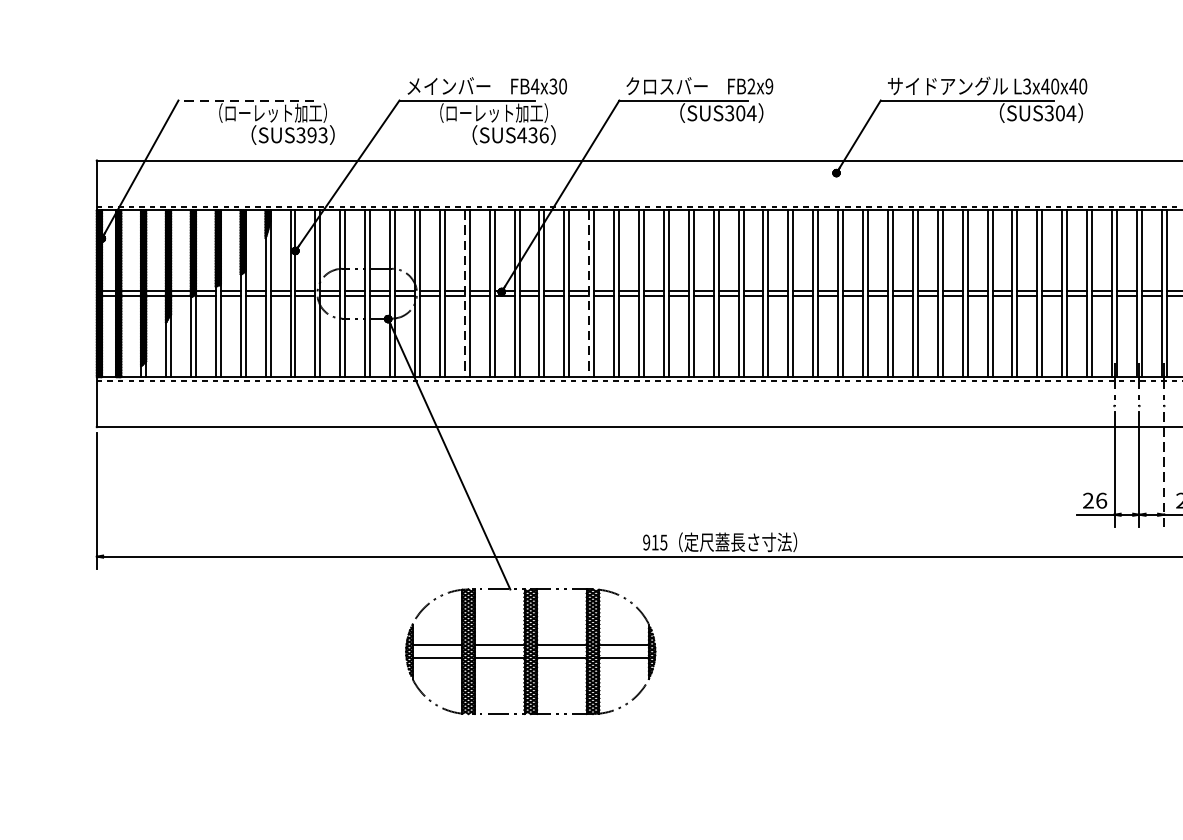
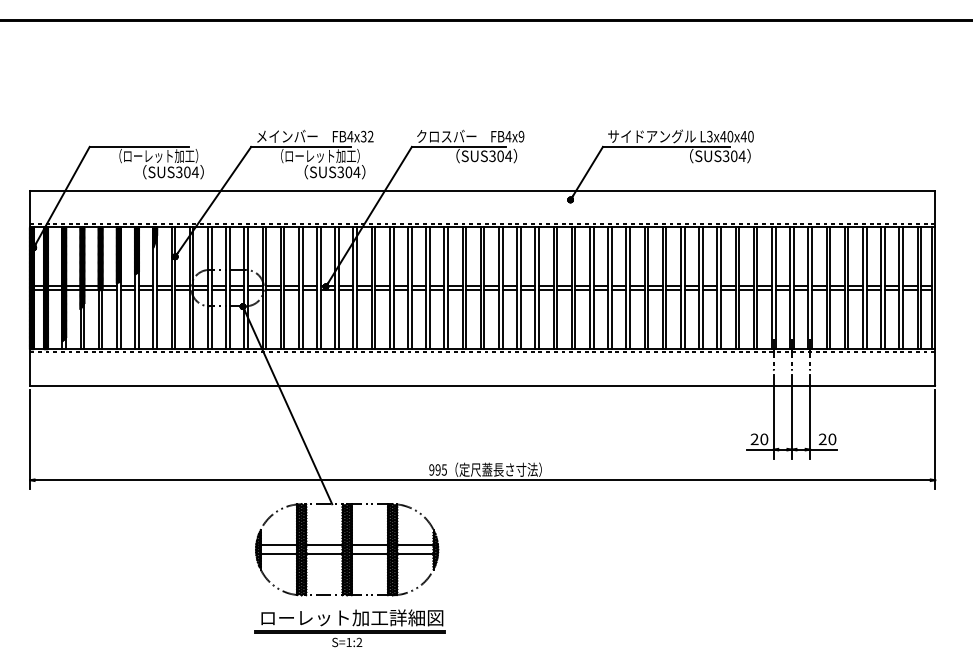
text: (562, 86) -> (370, 136), FB4x30 -> FB4x32
text: (751, 86) -> (508, 136), FB2x9 -> FB4x9
line: (246, 99) -> (139, 146), dashed -> solid
text: (317, 135) -> (191, 172), SUS393 -> SUS304
text: (532, 135) -> (348, 172), SUS436 -> SUS304
line: (464, 294) -> (298, 288), dashed -> solid
line: (588, 294) -> (389, 288), dashed -> solid
line: (1164, 470) -> (810, 417), dashed -> solid
text: (1101, 499) -> (764, 438), 26 -> 20
text: (654, 541) -> (437, 469), 915 -> 995
part: (533, 759) -> (349, 628), added

